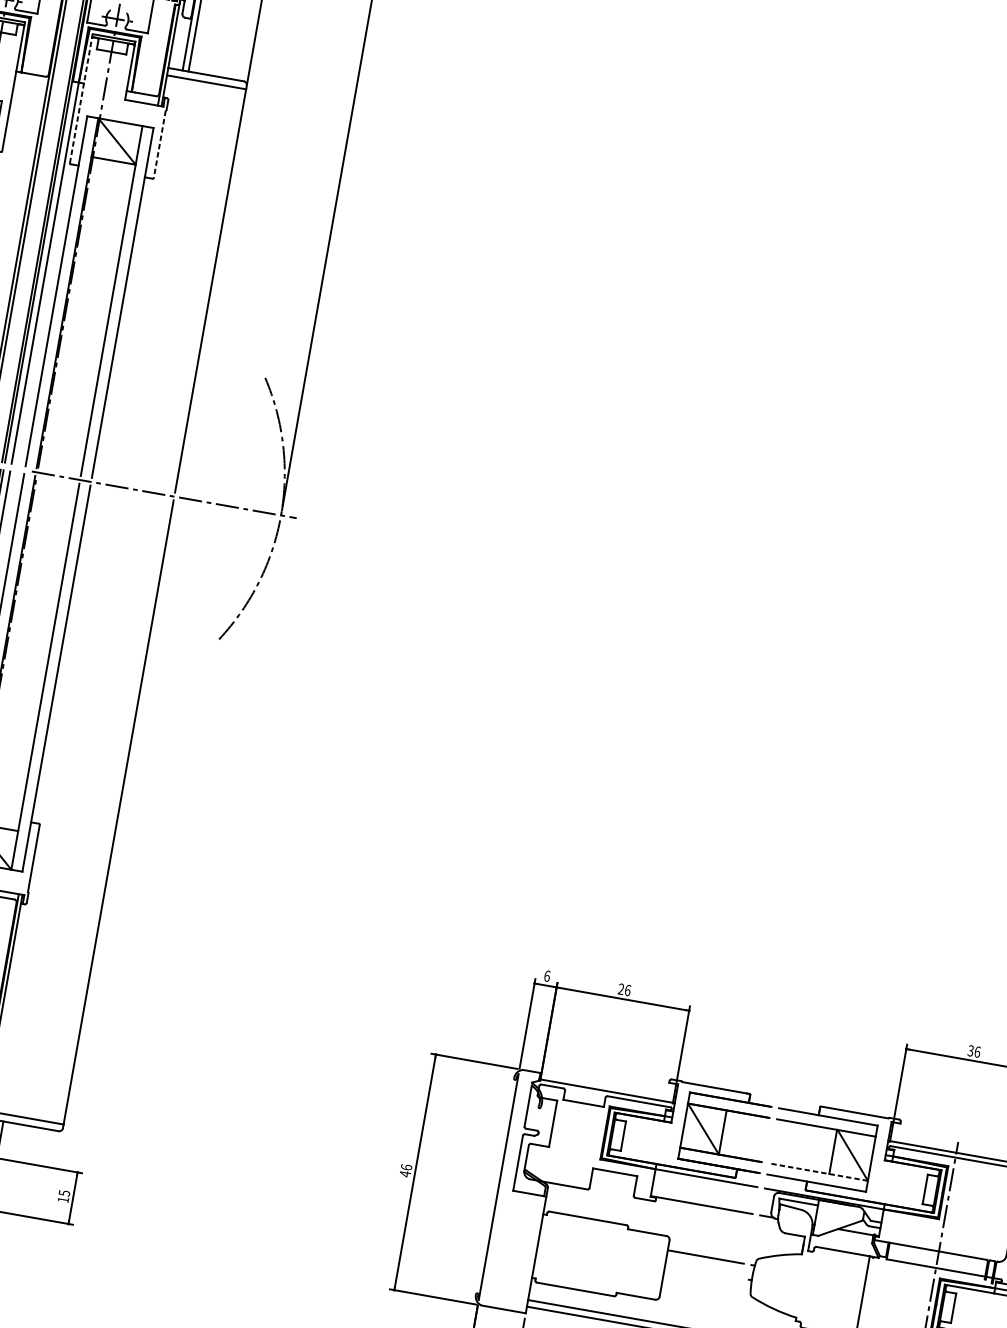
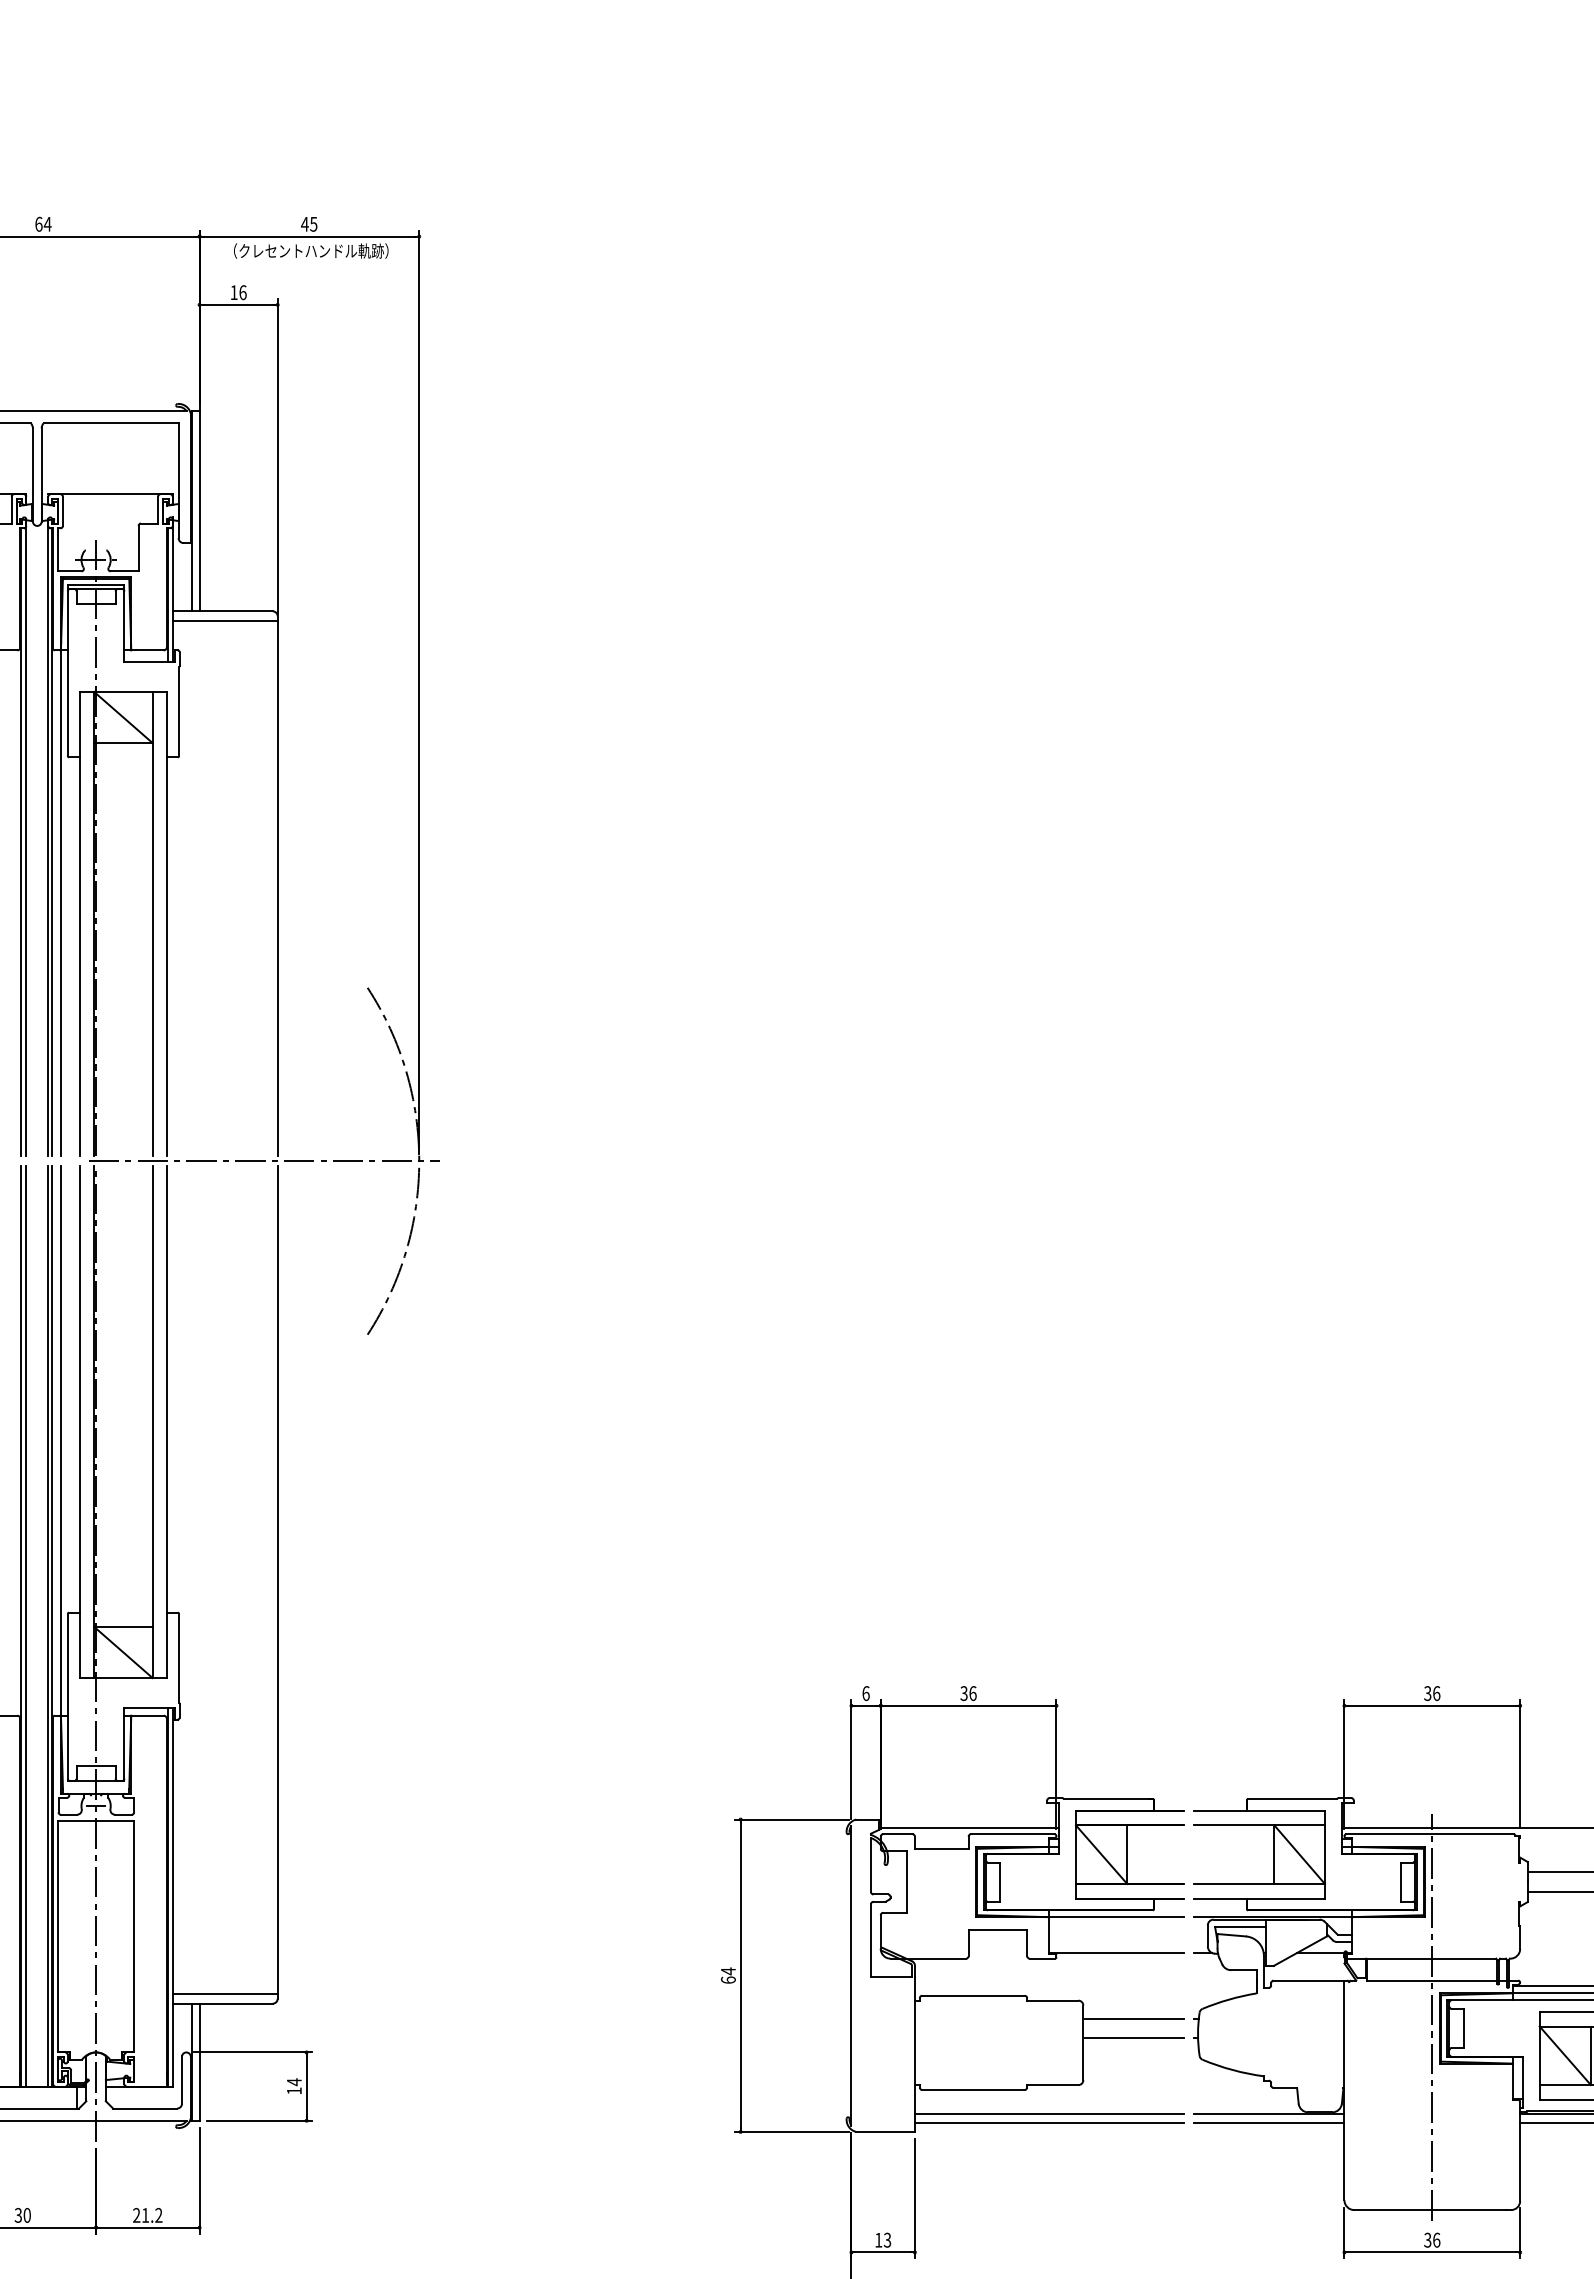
line: (81, 98) -> (67, 670), dashed -> solid
line: (160, 144) -> (179, 711), dashed -> solid
text: (620, 989) -> (963, 1693), 26 -> 36
text: (406, 1170) -> (728, 1975), 46 -> 64
line: (818, 1171) -> (1259, 1883), dashed -> solid
text: (64, 1193) -> (294, 2082), 15 -> 14
line: (703, 1272) -> (1134, 2038), added

